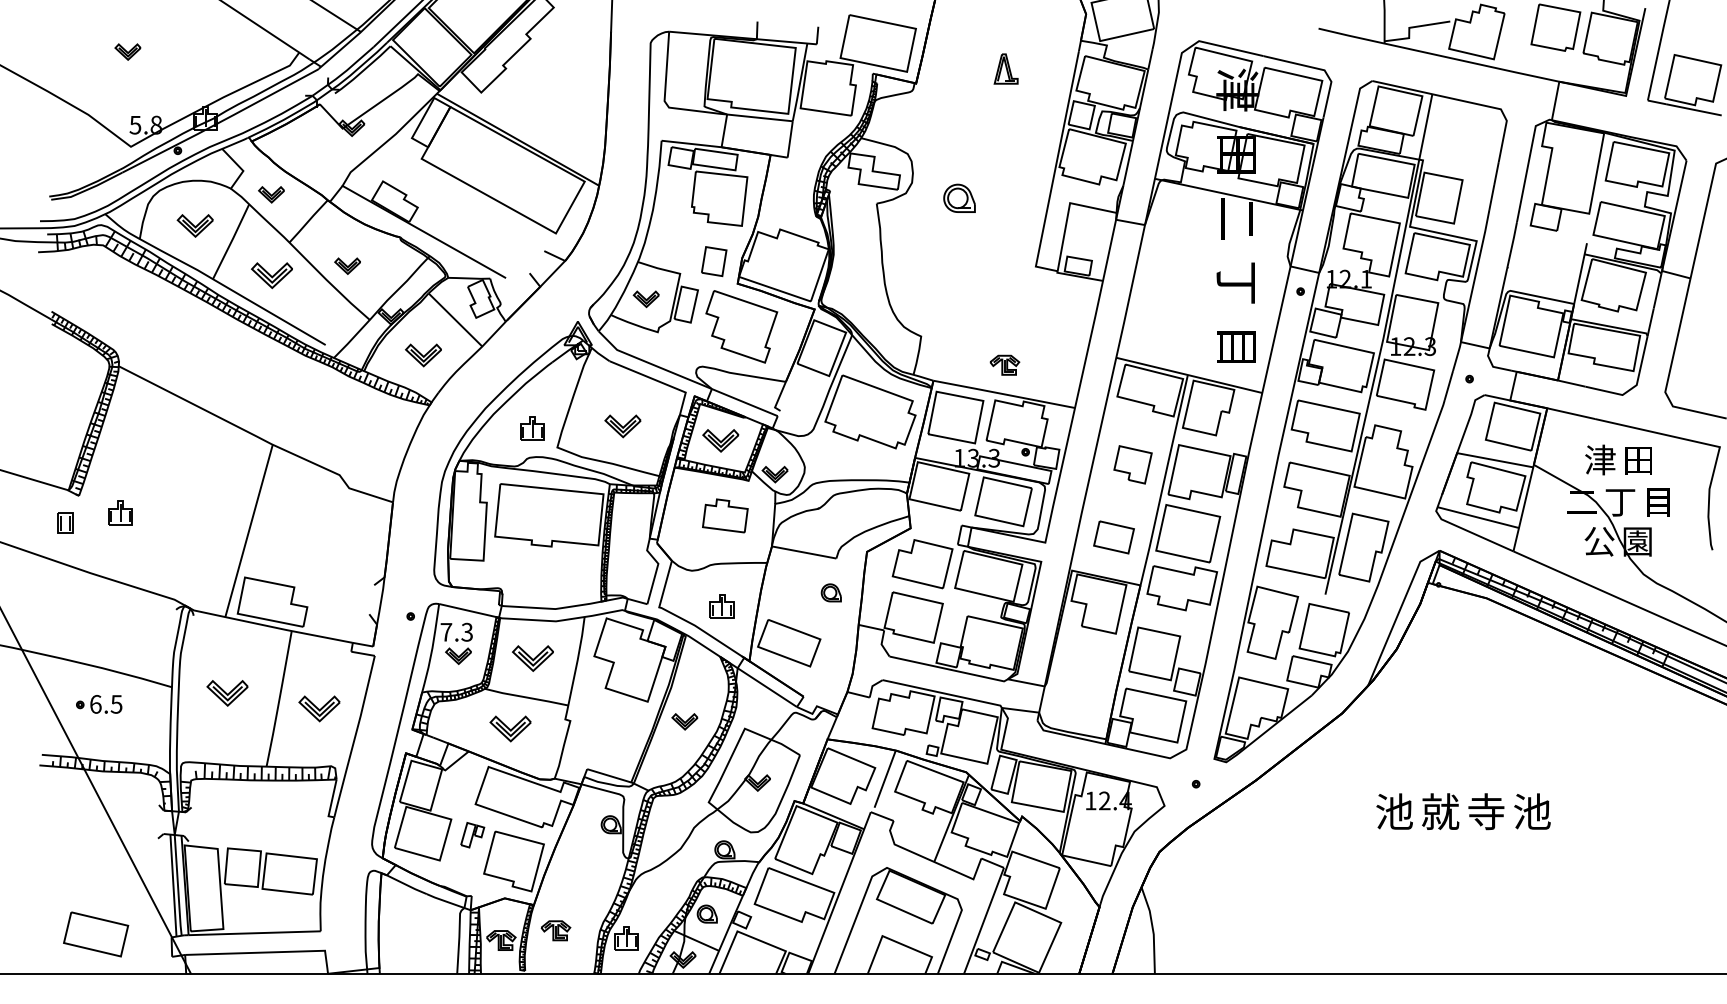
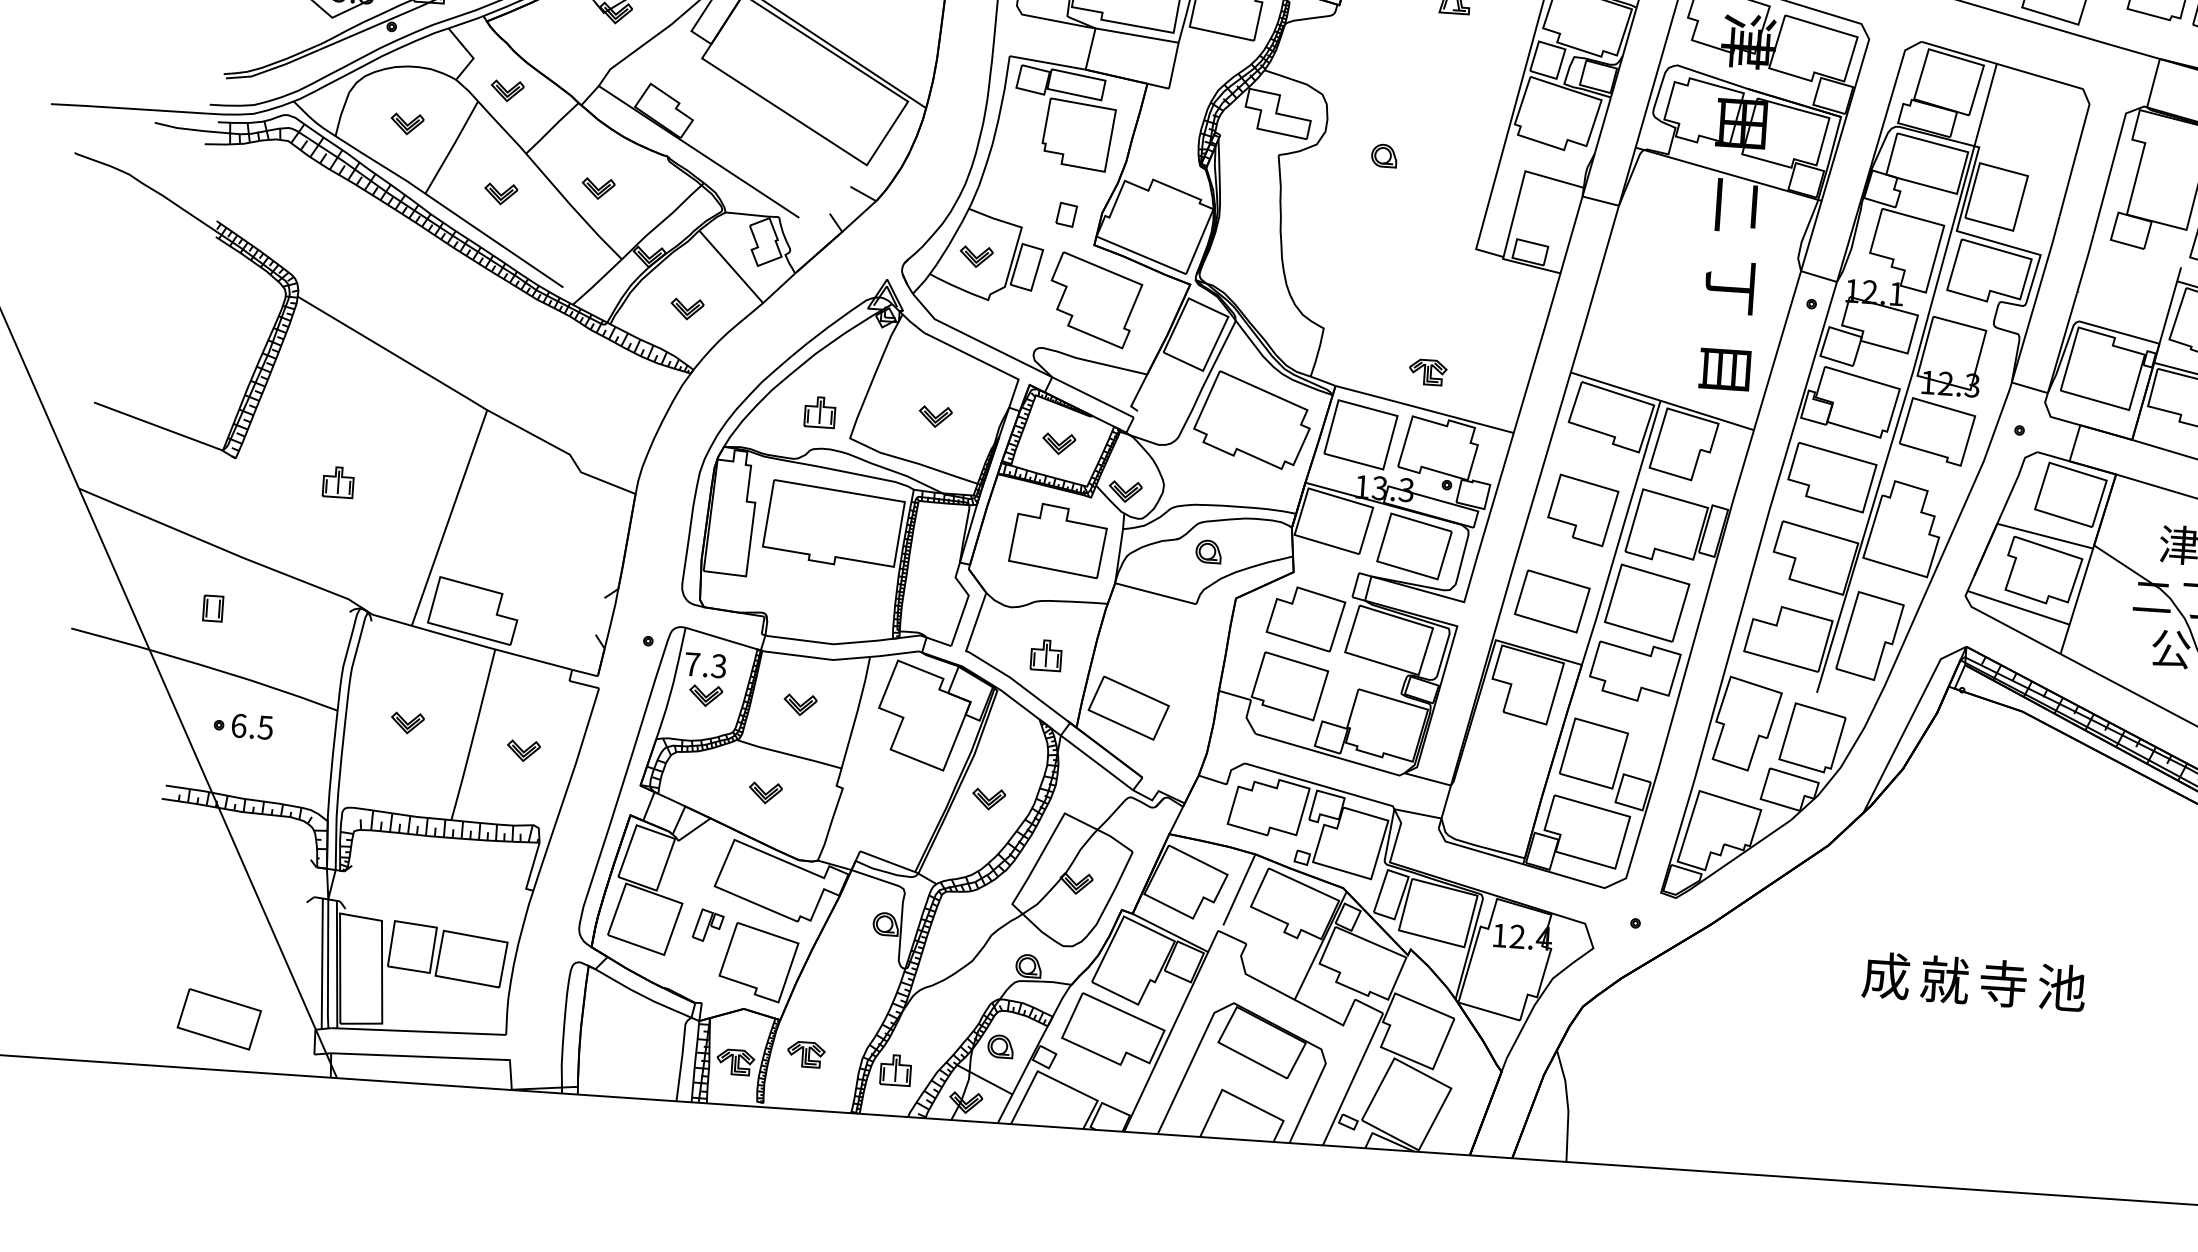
part: (958, 198) -> (1383, 155), size x0.62
part: (194, 225) -> (406, 123), size x0.71
part: (714, 261) -> (1066, 214), size x0.62
part: (271, 275) -> (500, 194), size x0.62
part: (423, 355) -> (687, 309), size x0.71
part: (622, 425) -> (935, 415), size x0.71
part: (720, 440) -> (1058, 443), size x0.71
part: (1132, 464) -> (1582, 510), size x1.43
part: (120, 512) -> (338, 481), moved
part: (725, 515) -> (1058, 539), size x1.67
part: (65, 522) -> (213, 607), moved
part: (1113, 537) -> (1551, 601), size x1.43
part: (830, 592) -> (1207, 551), moved
part: (532, 657) -> (800, 704), size x0.62
part: (226, 693) -> (406, 723), size x0.62
part: (318, 708) -> (522, 750), size x0.62
part: (509, 728) -> (764, 792), size x0.62
text: (1394, 811) -> (1886, 975), 池 -> 成

